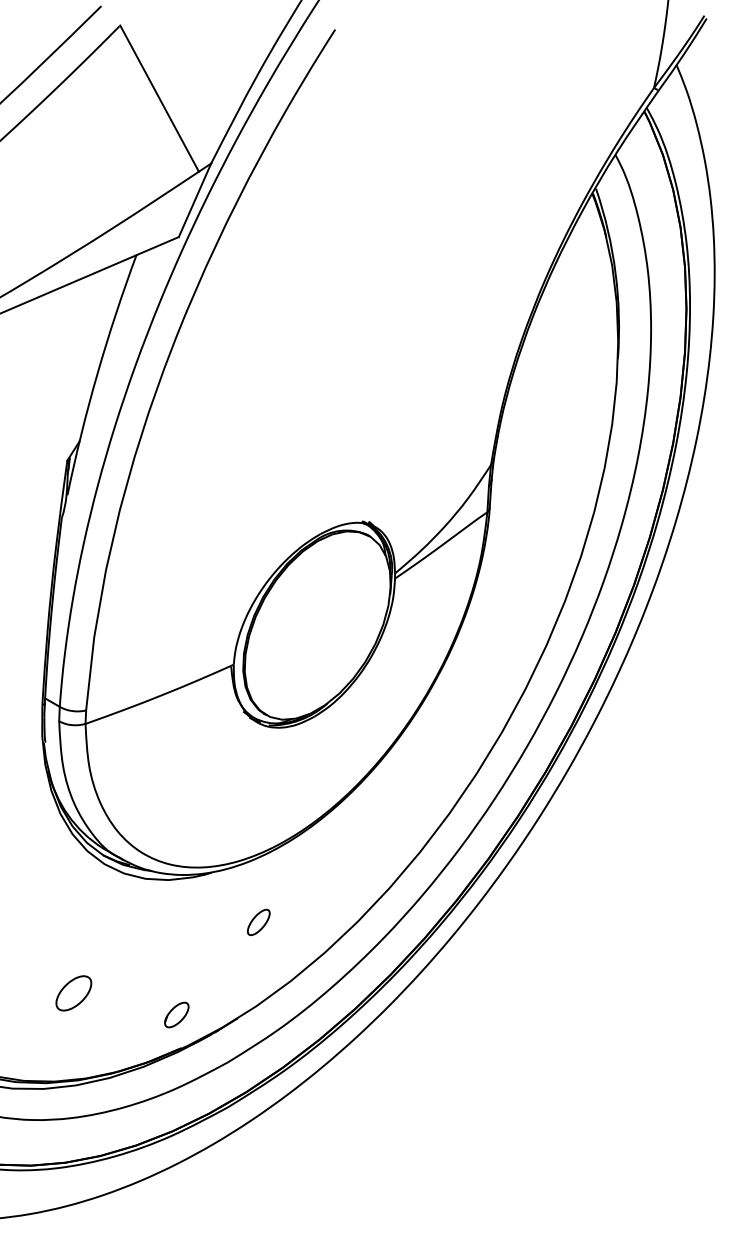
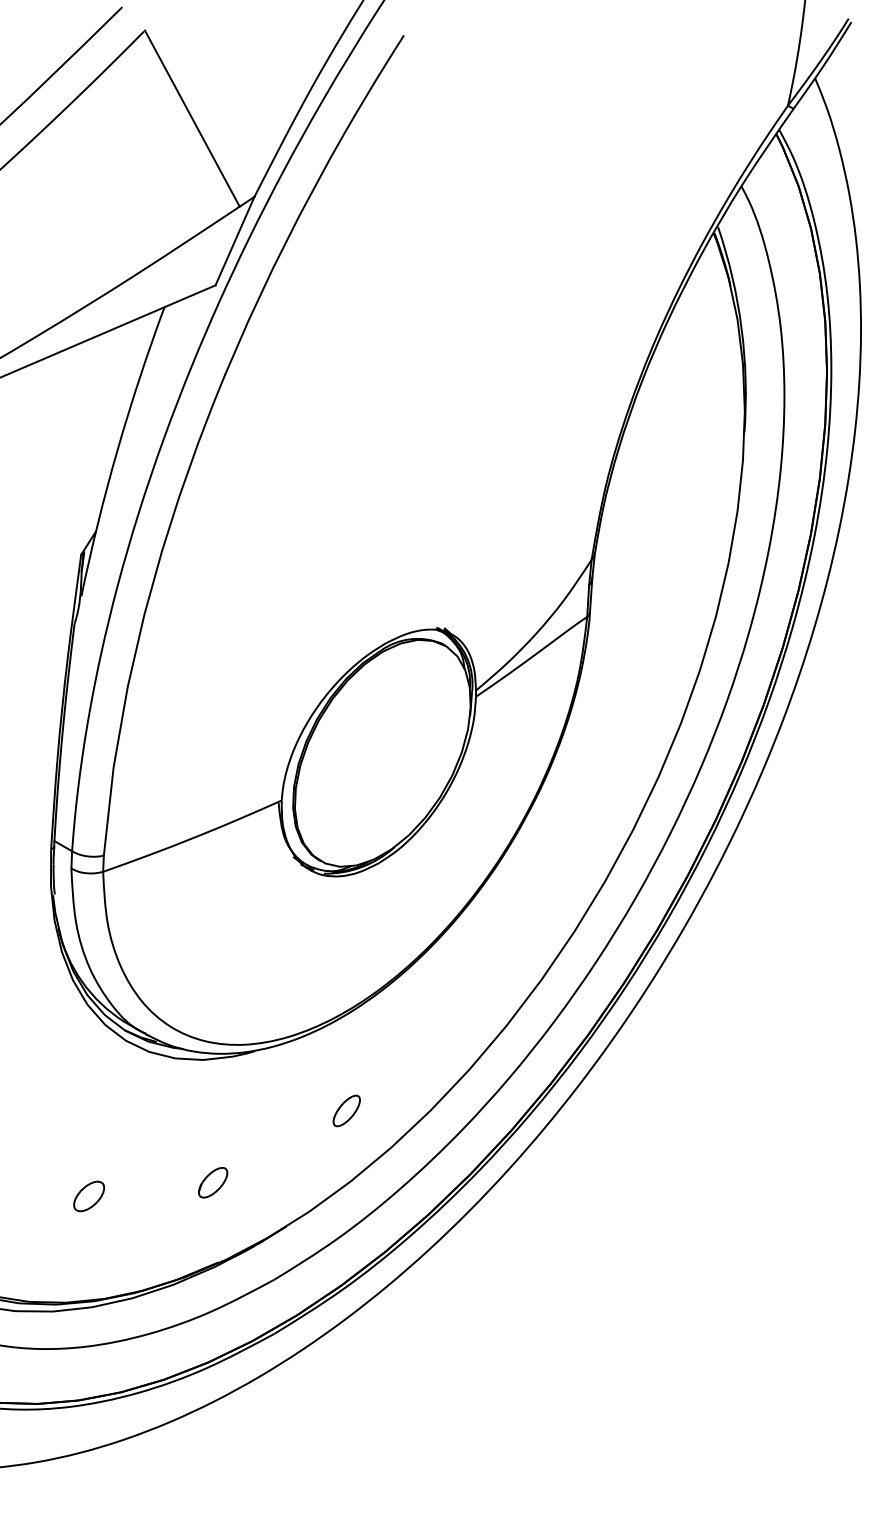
part: (258, 921) -> (346, 1109), moved
part: (73, 993) -> (88, 1196), size x0.71
part: (176, 1014) -> (212, 1182), moved

